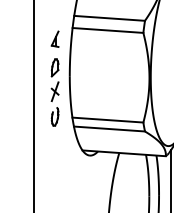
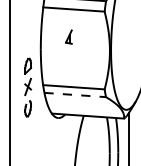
part: (54, 38) -> (68, 36), moved
part: (54, 92) -> (27, 87), moved
line: (109, 129) -> (75, 95), solid -> dashed

